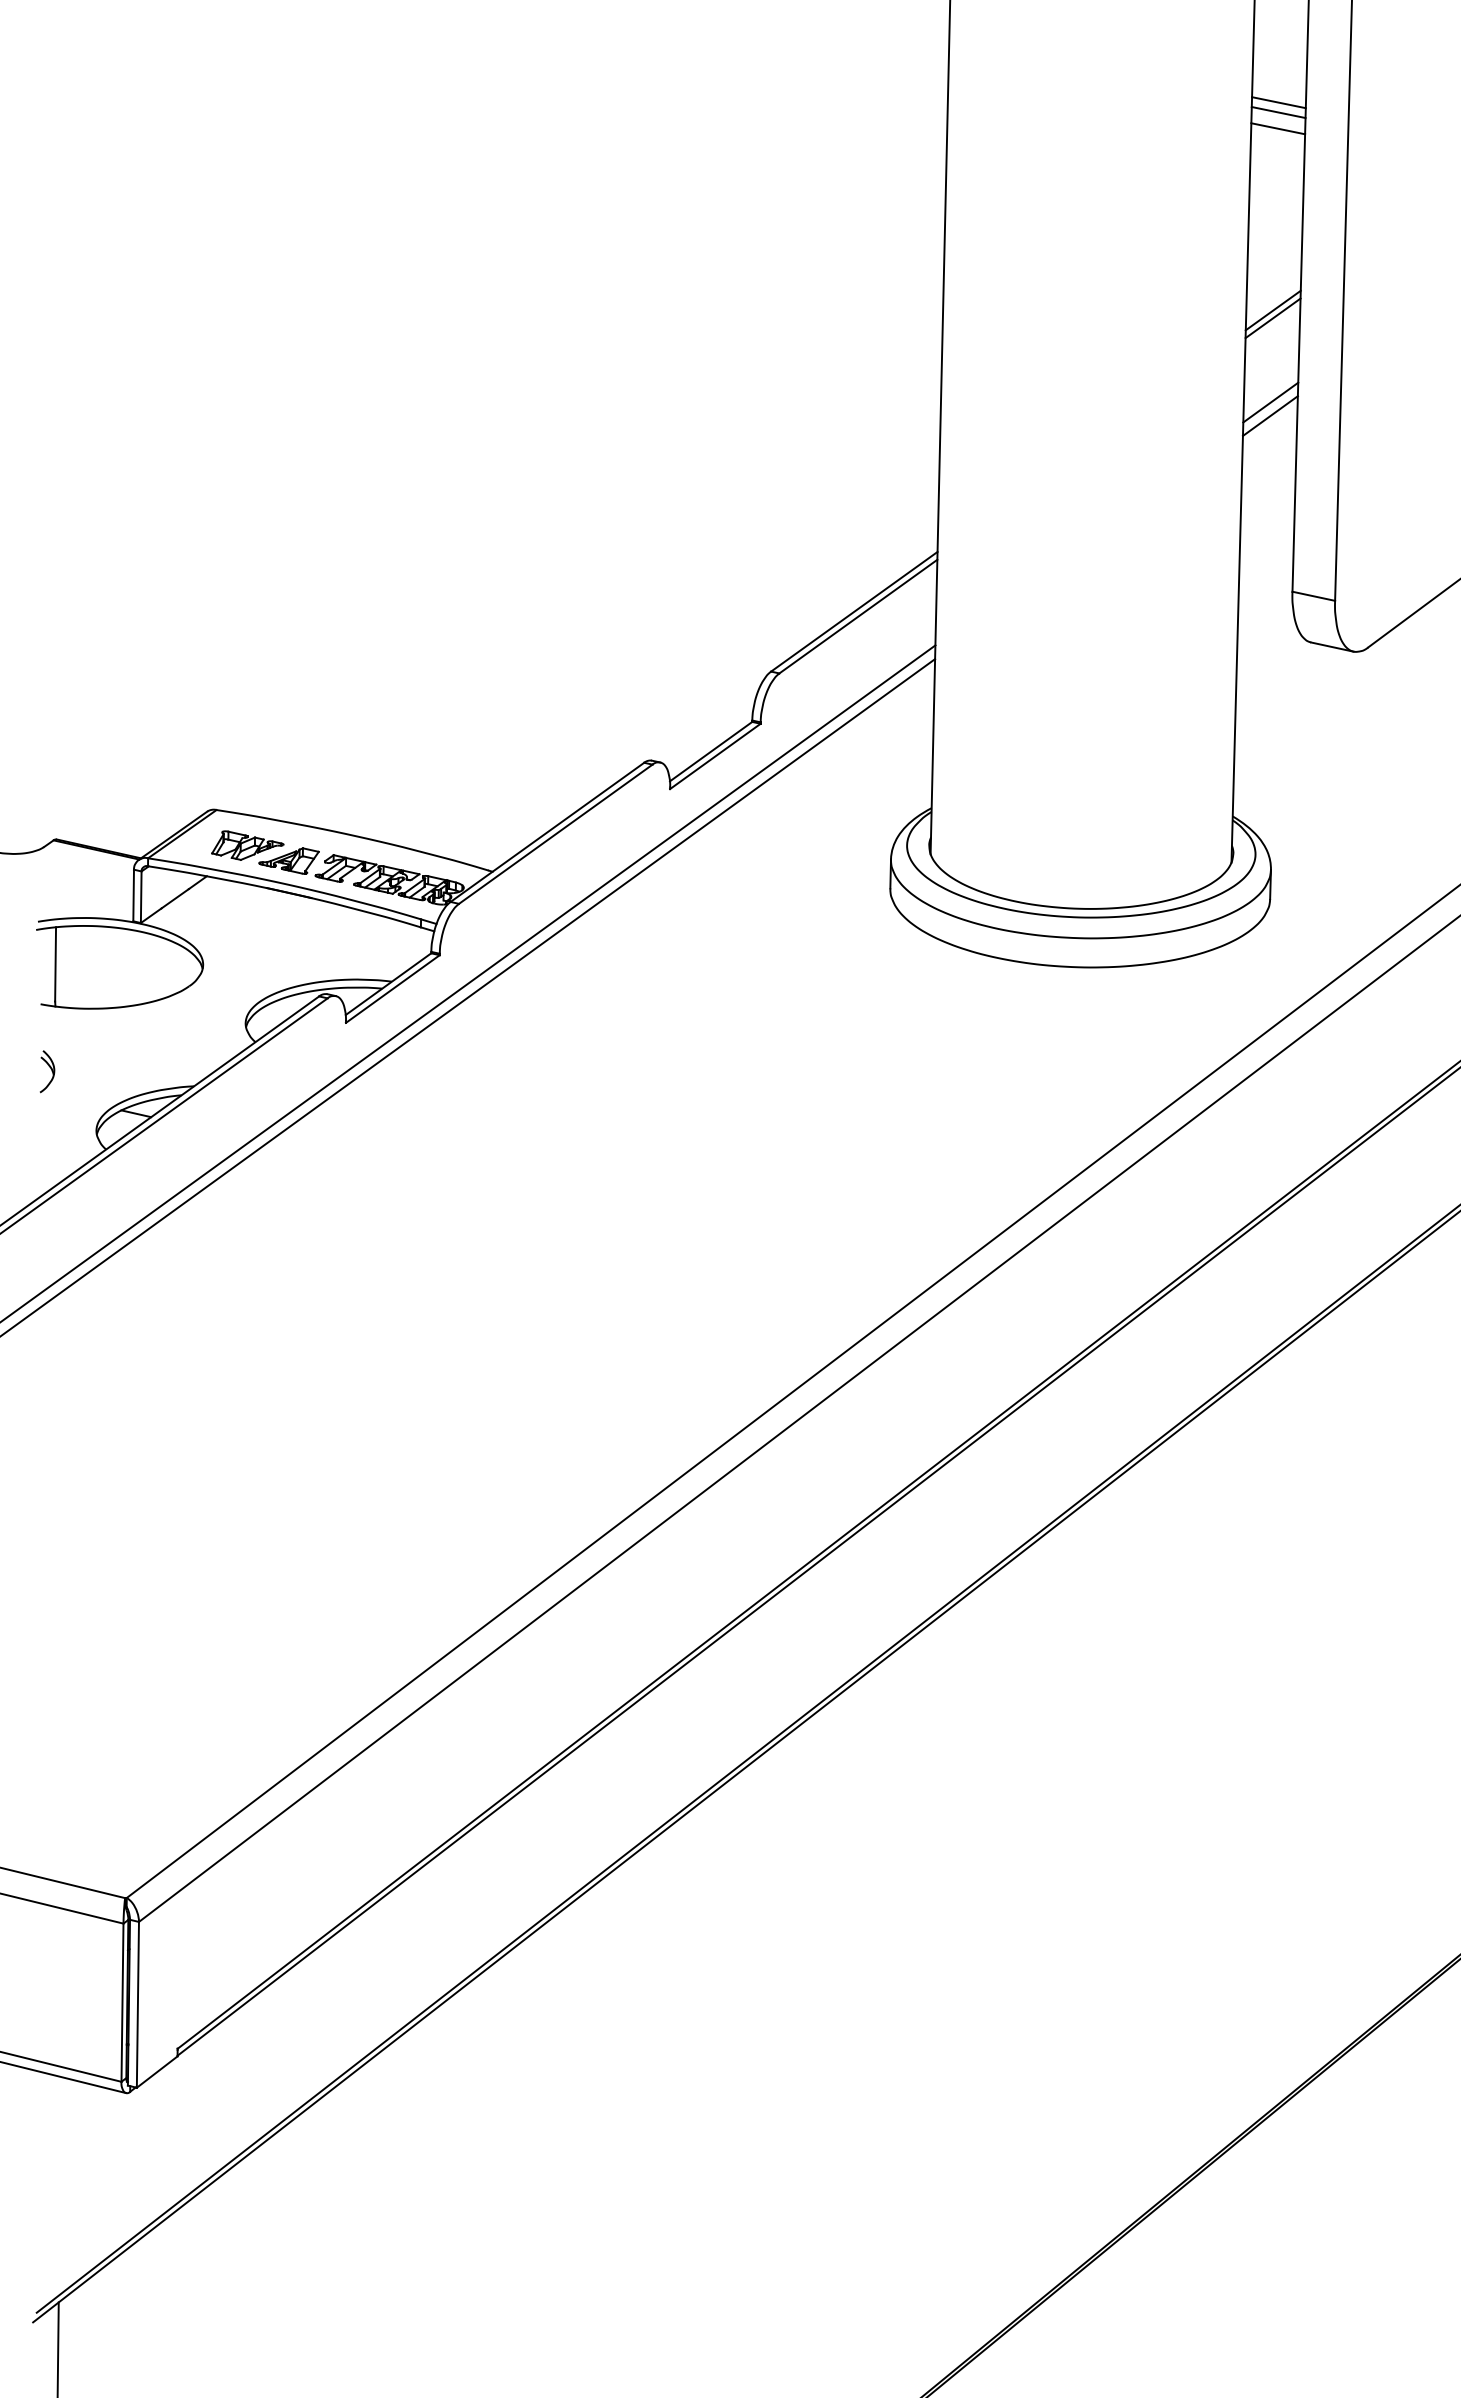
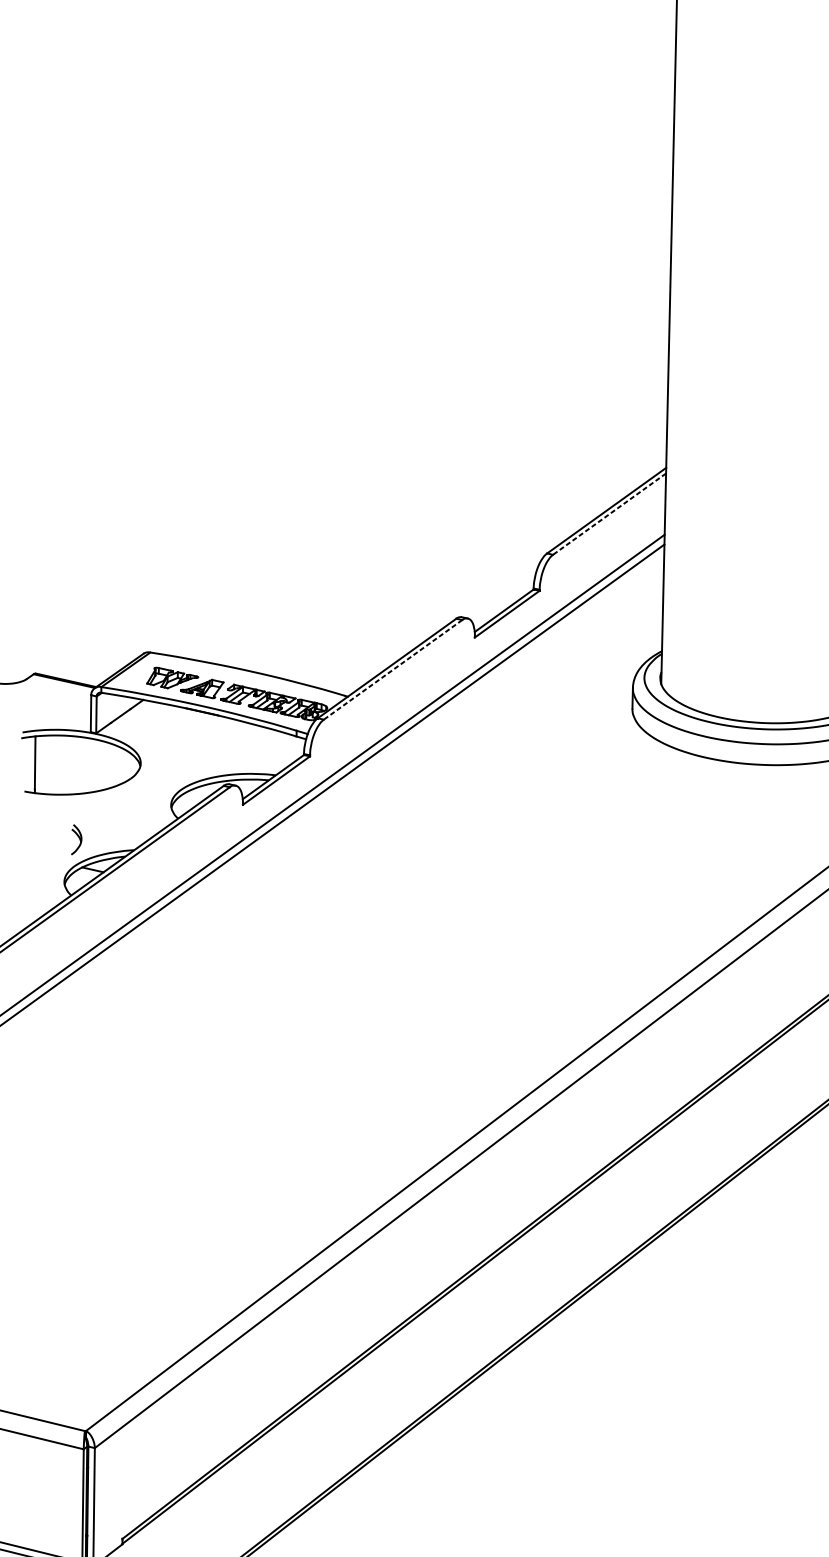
line: (857, 616) -> (608, 514), solid -> dashed
line: (555, 834) -> (392, 670), solid -> dashed
part: (47, 1071) -> (76, 839), moved

